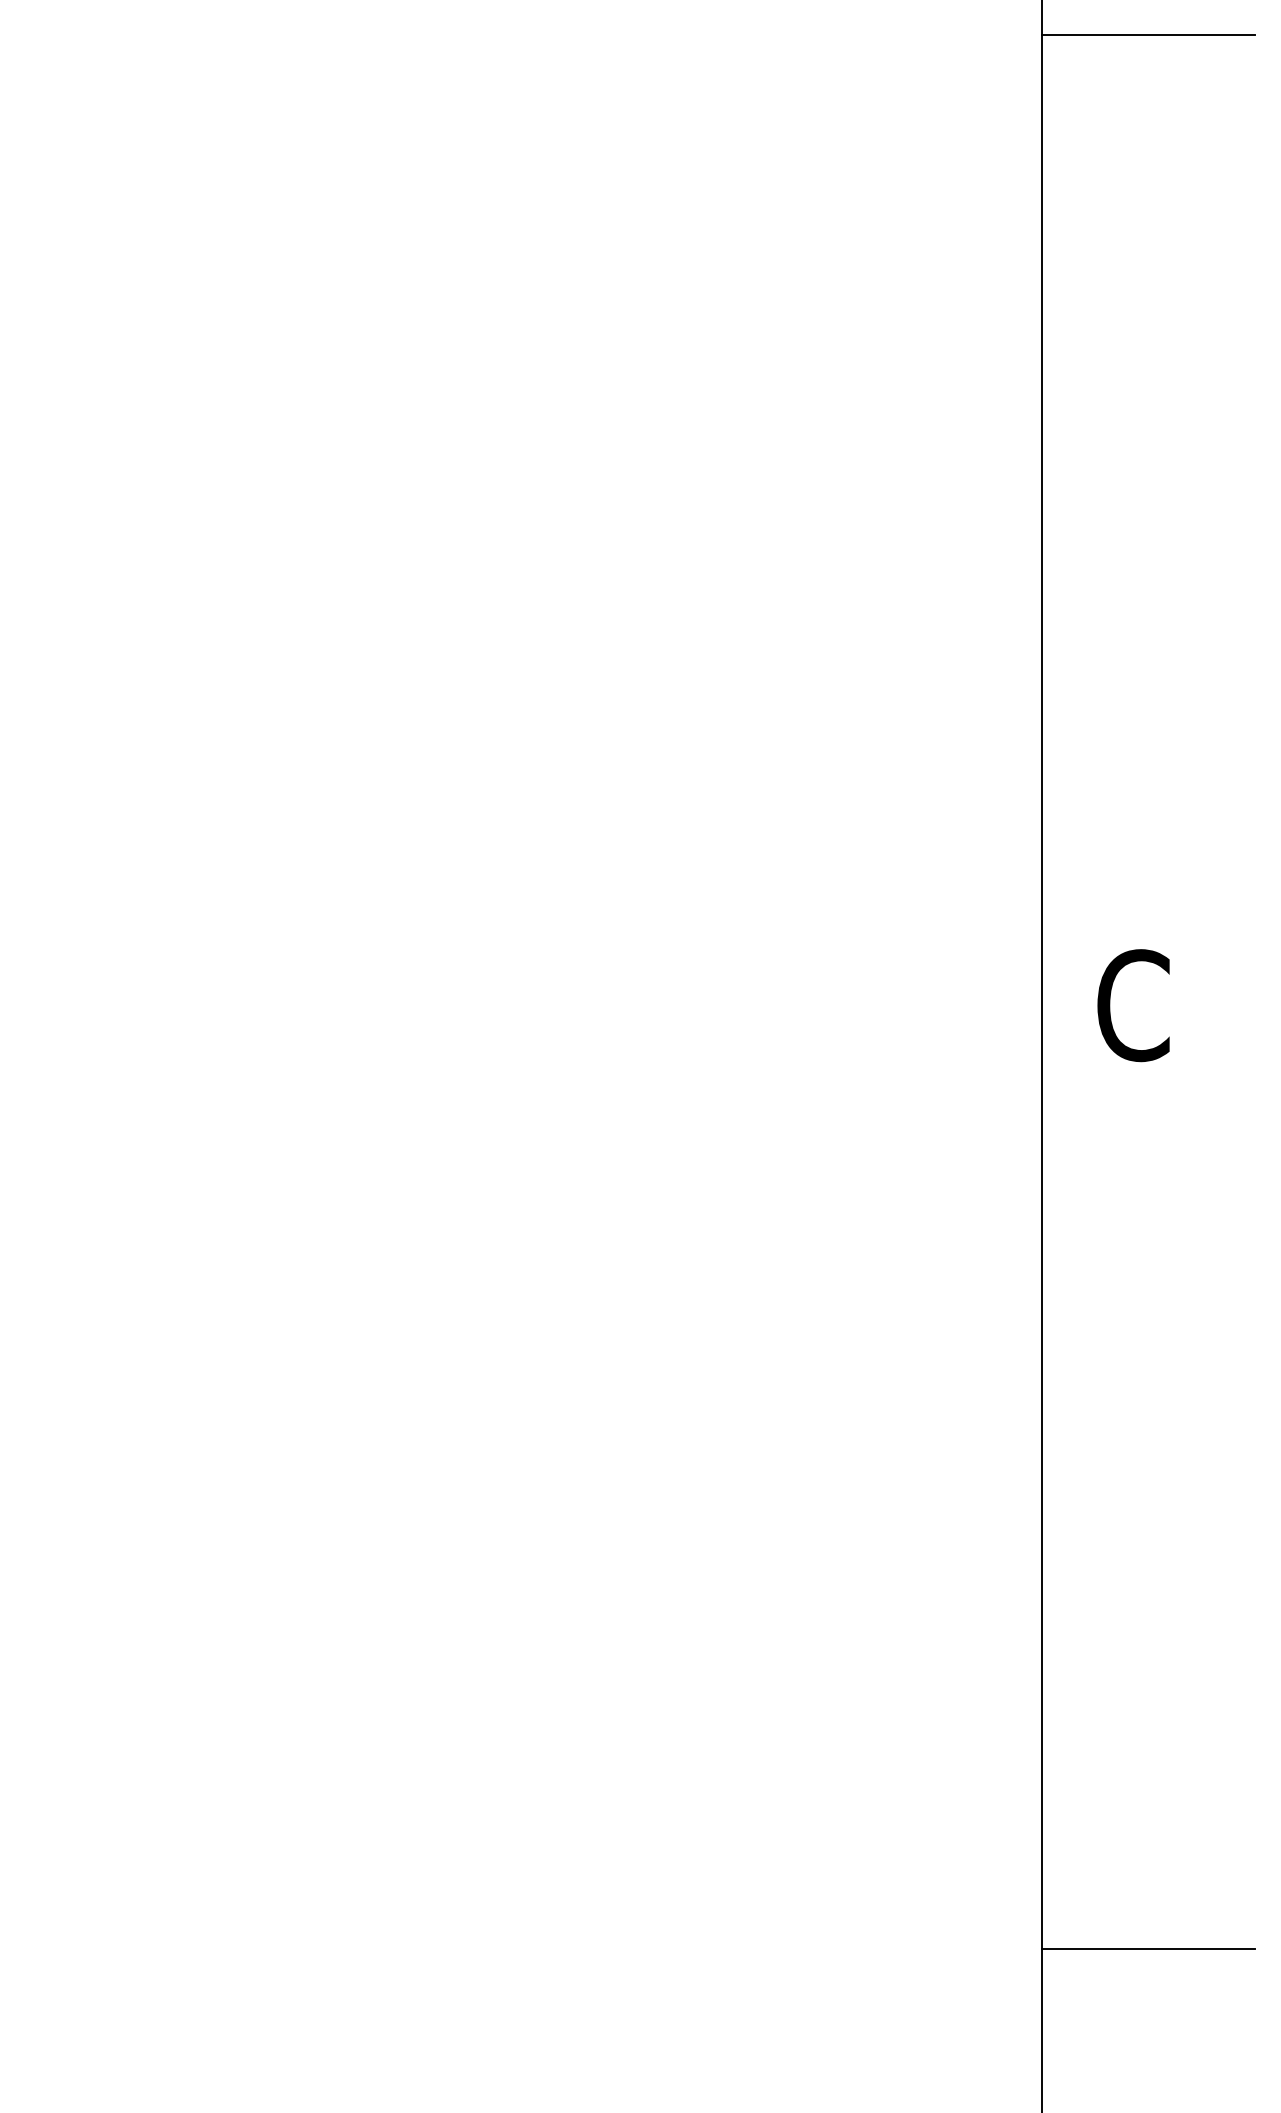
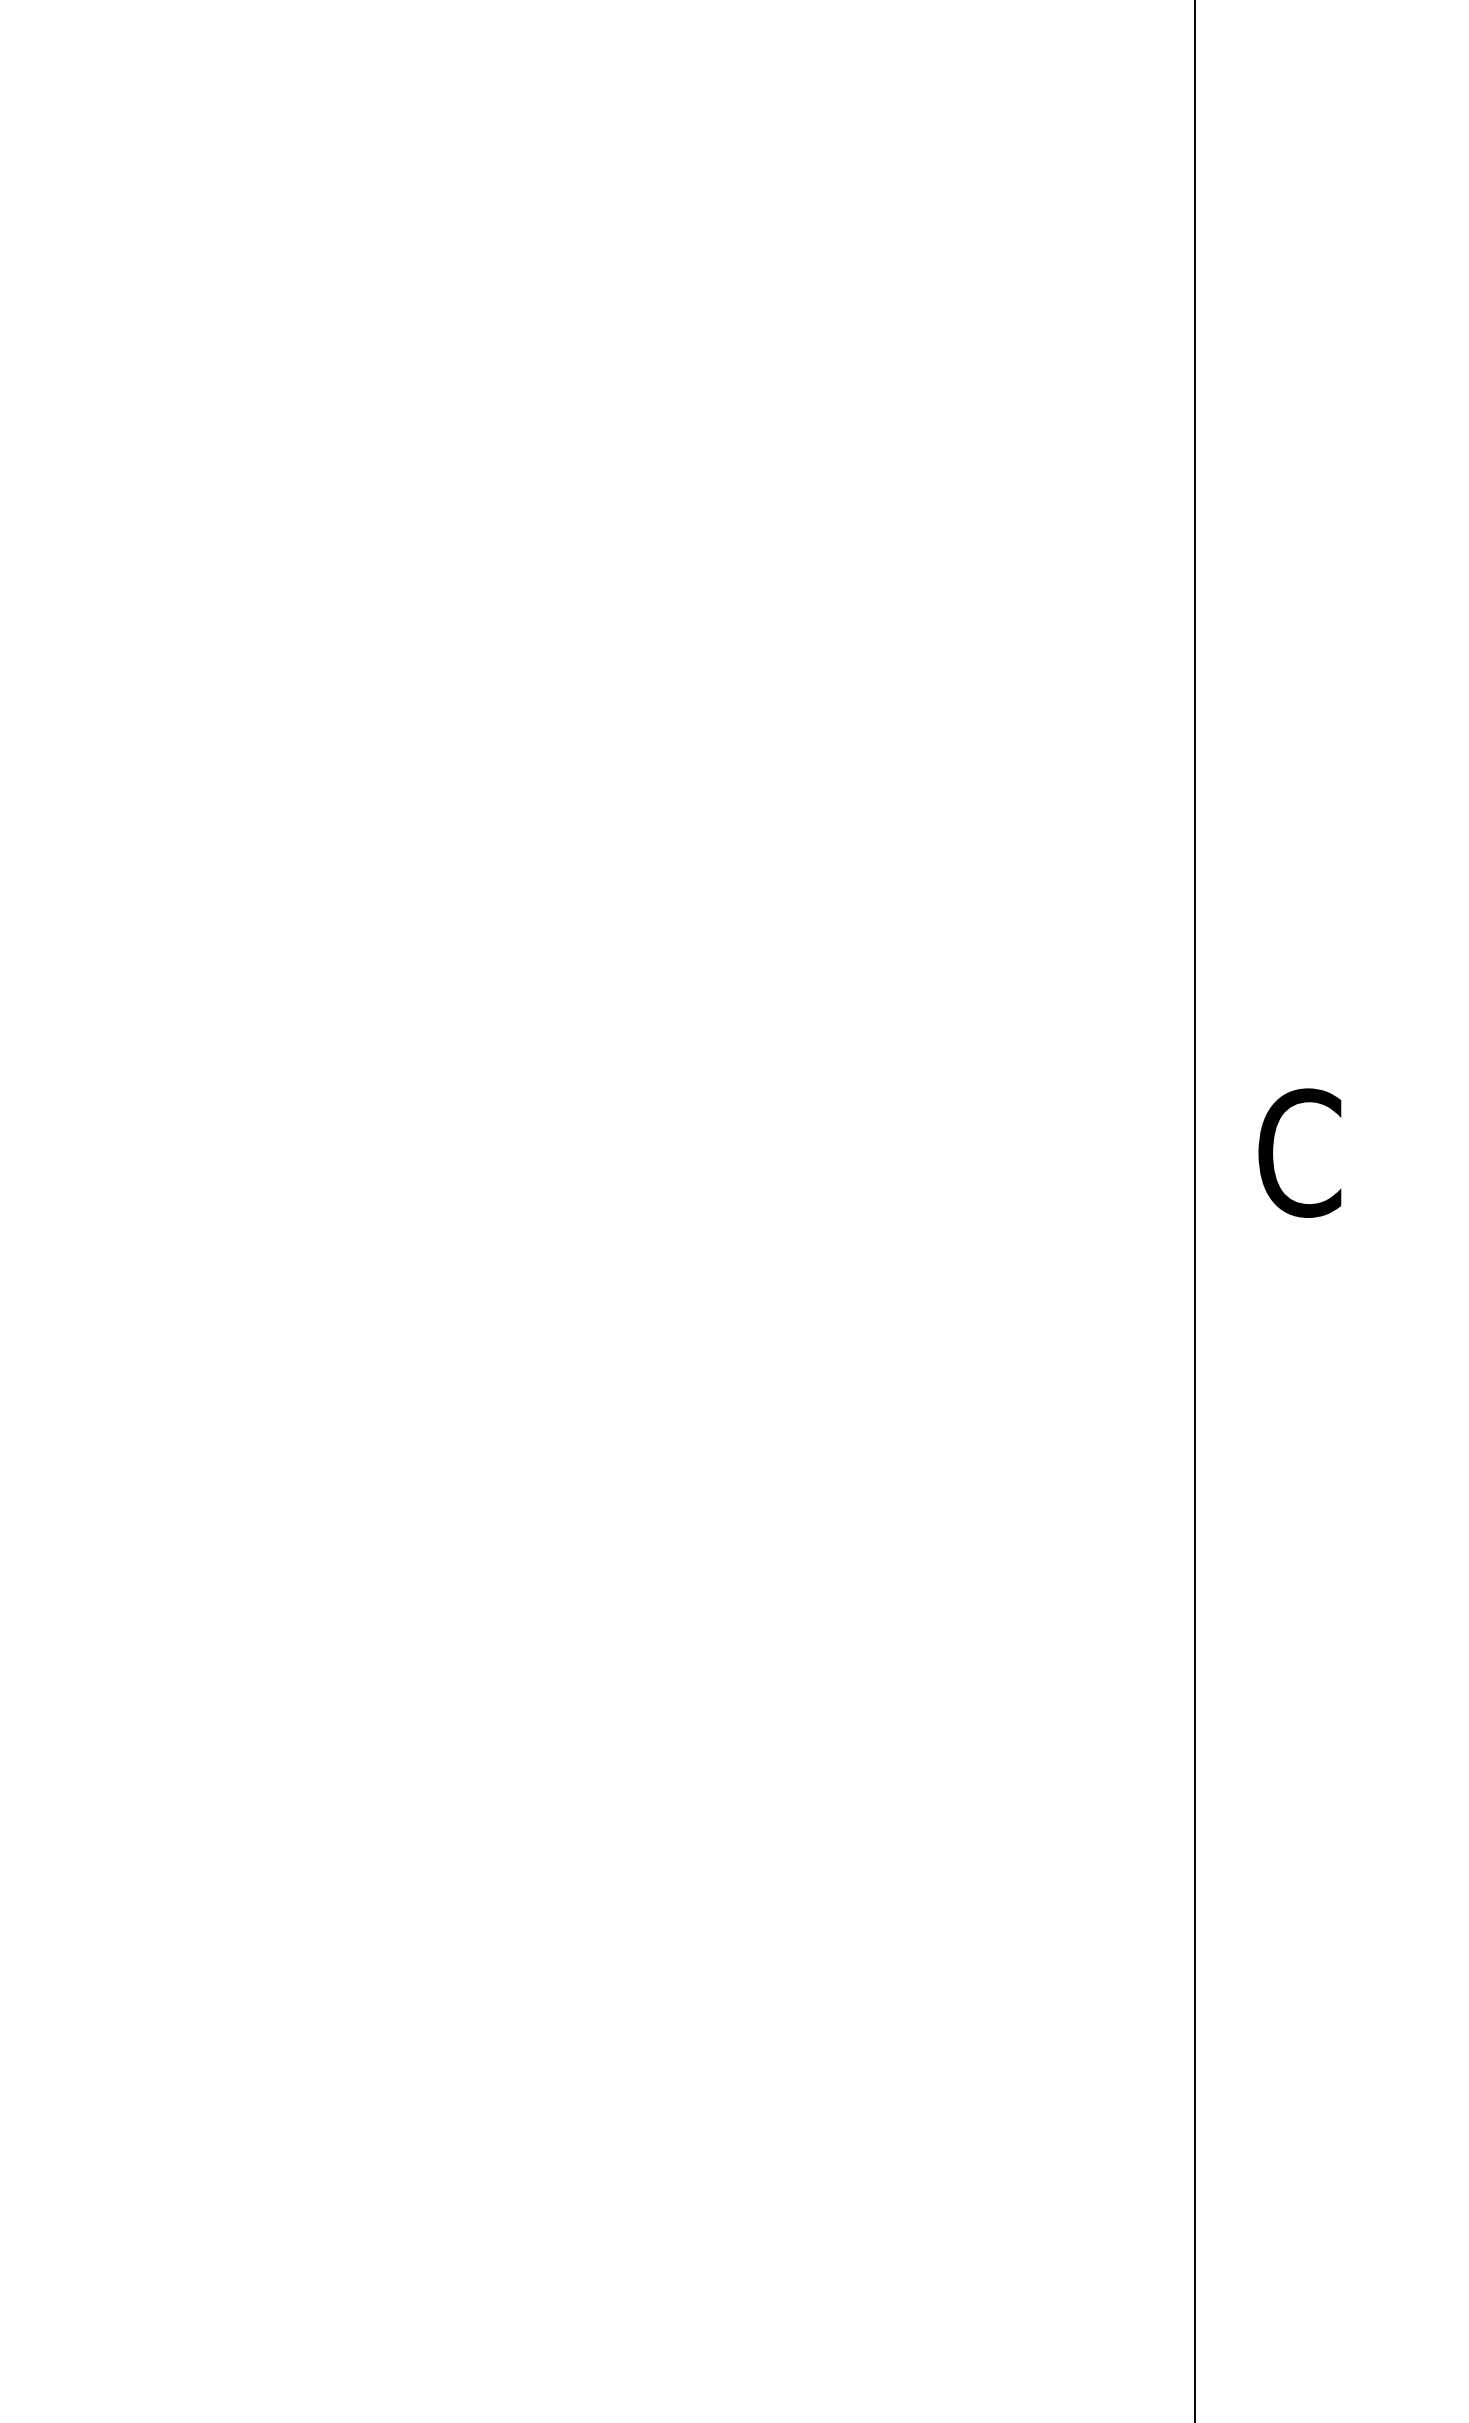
line: (1148, 35) -> (1316, 40), removed
line: (1148, 1948) -> (1316, 2234), removed

